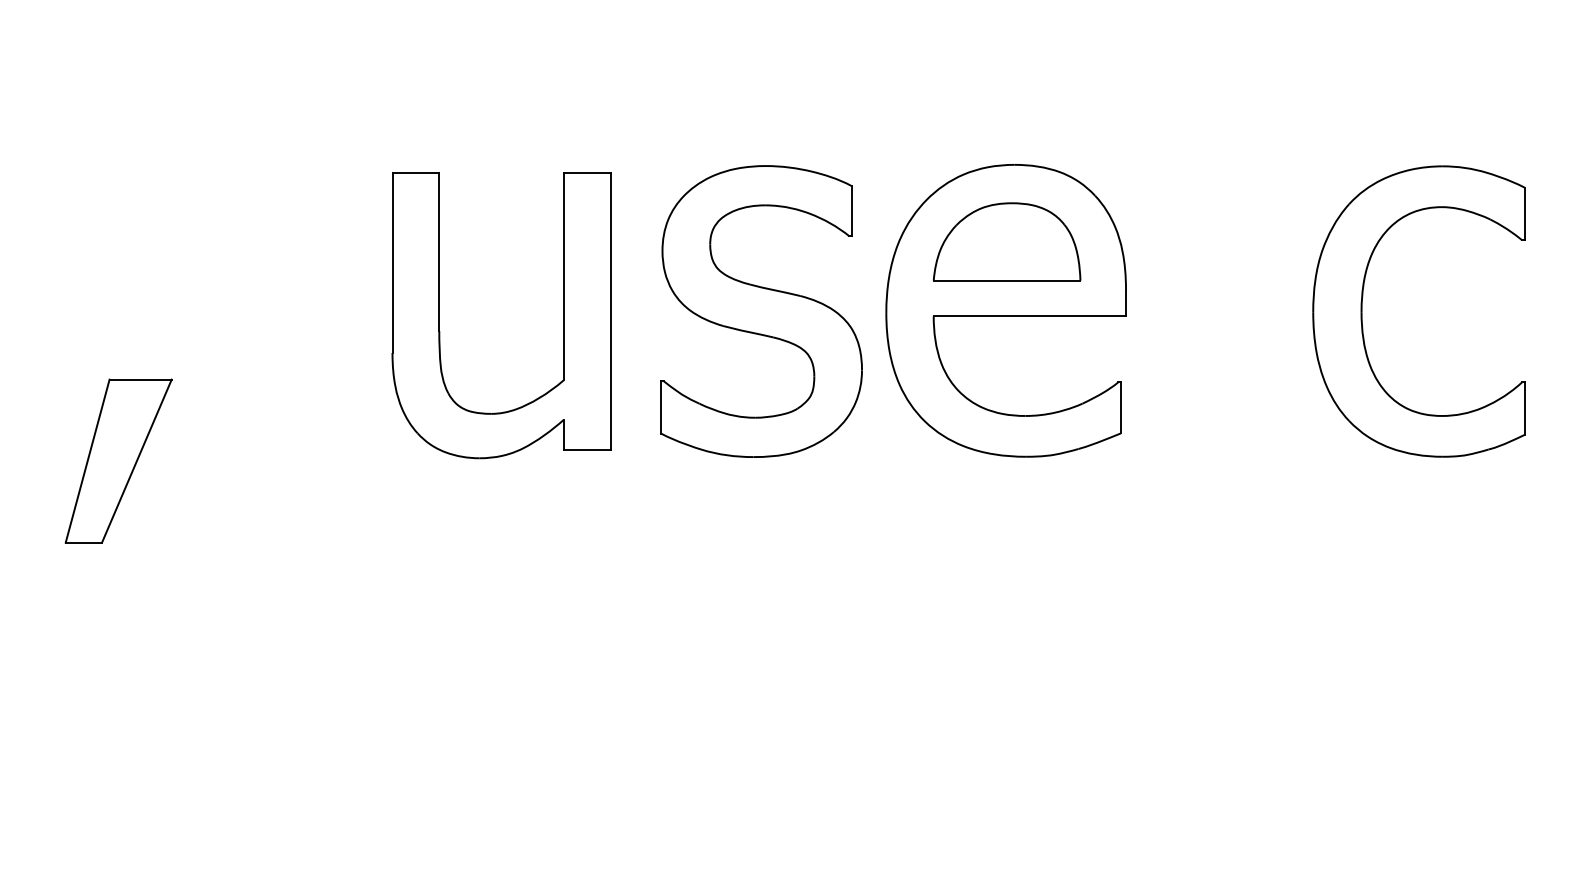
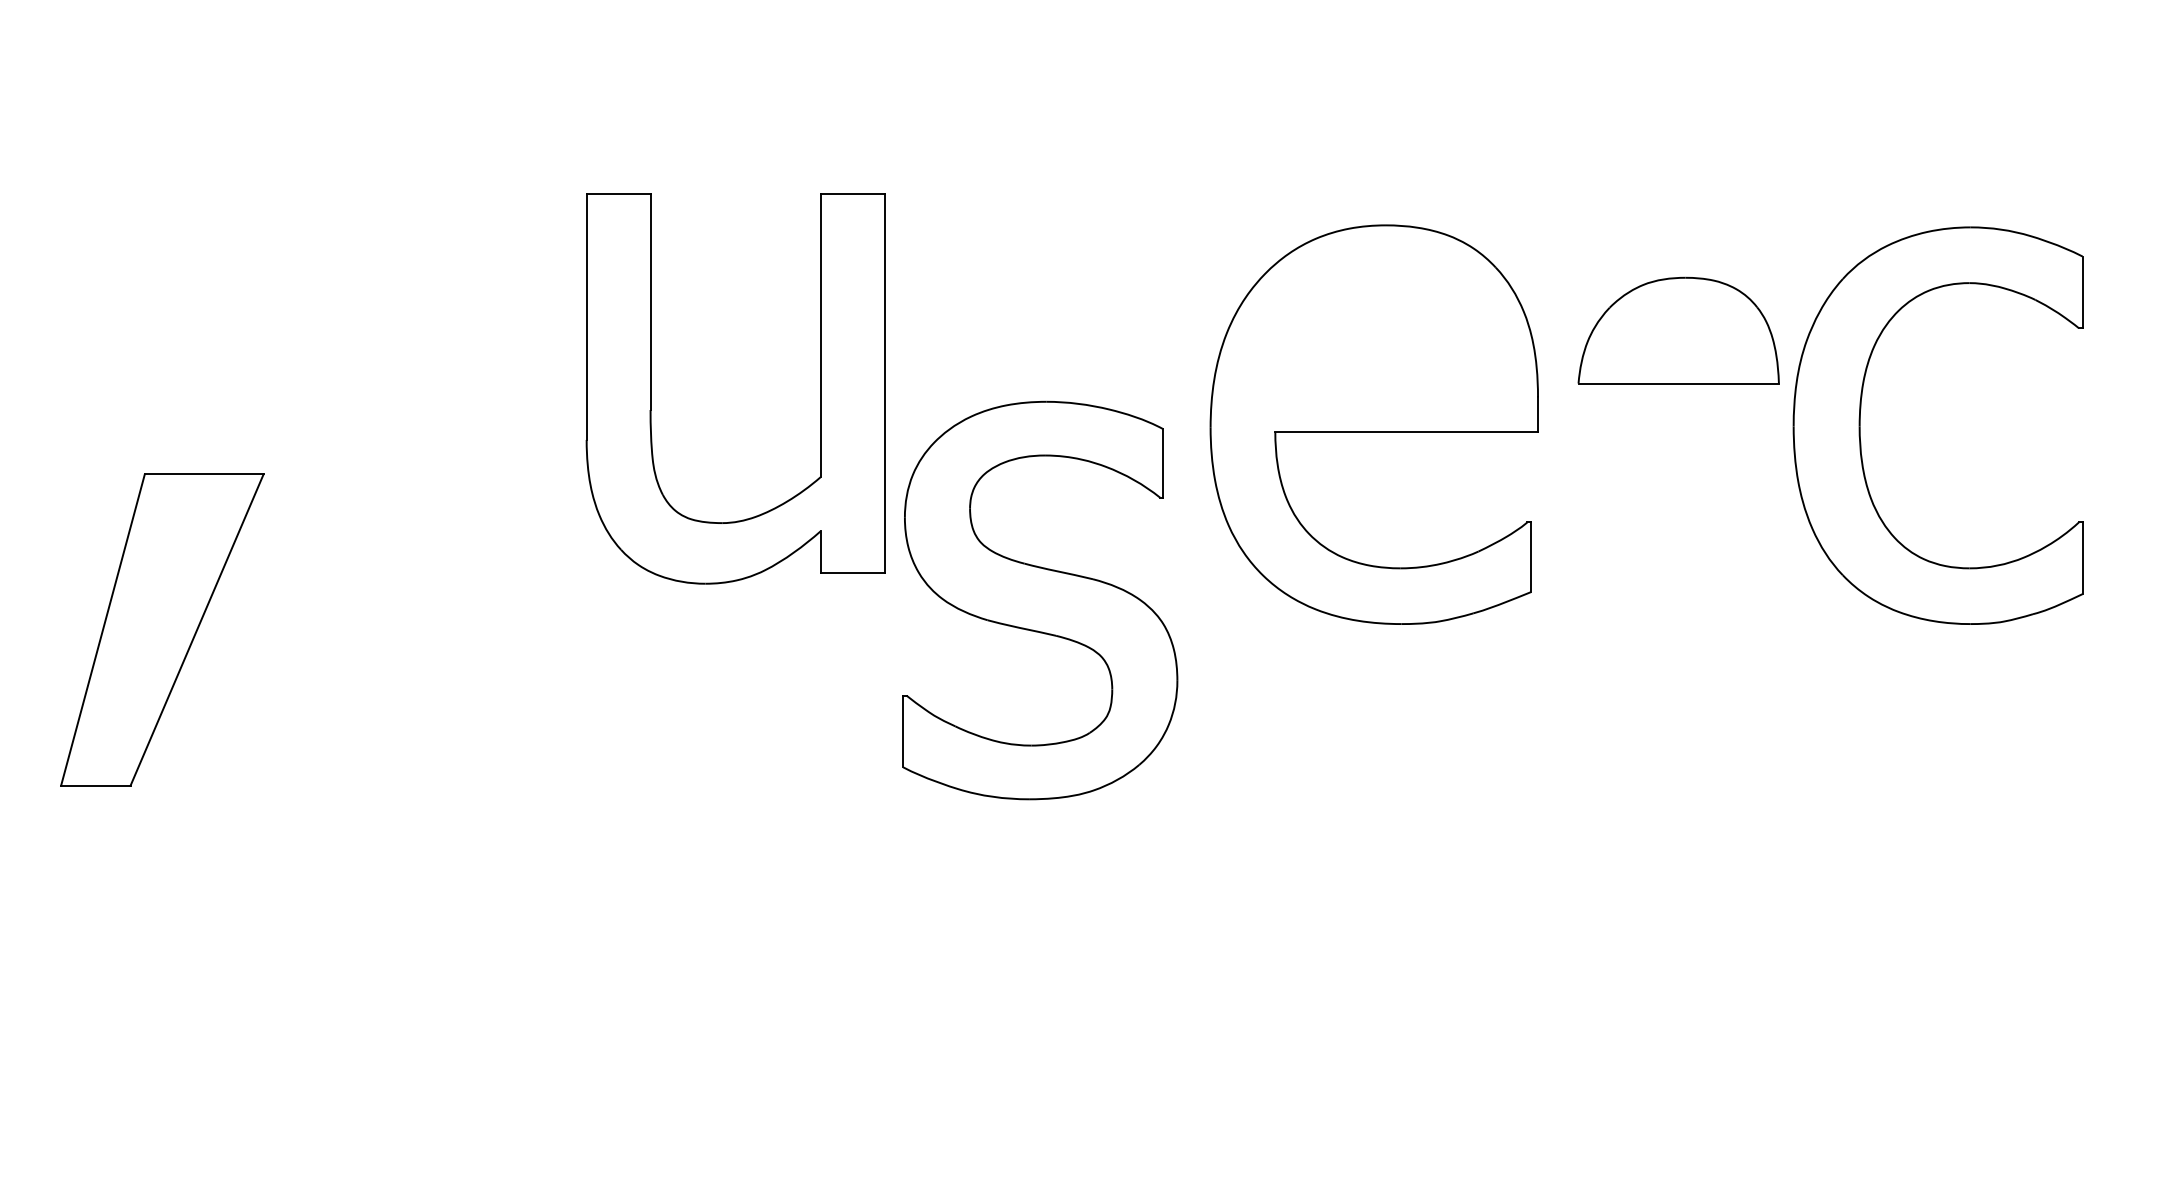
part: (1006, 241) -> (1677, 330), moved
part: (761, 311) -> (1040, 600), moved
part: (439, 315) -> (650, 388), moved
part: (118, 460) -> (161, 629), size x1.4

